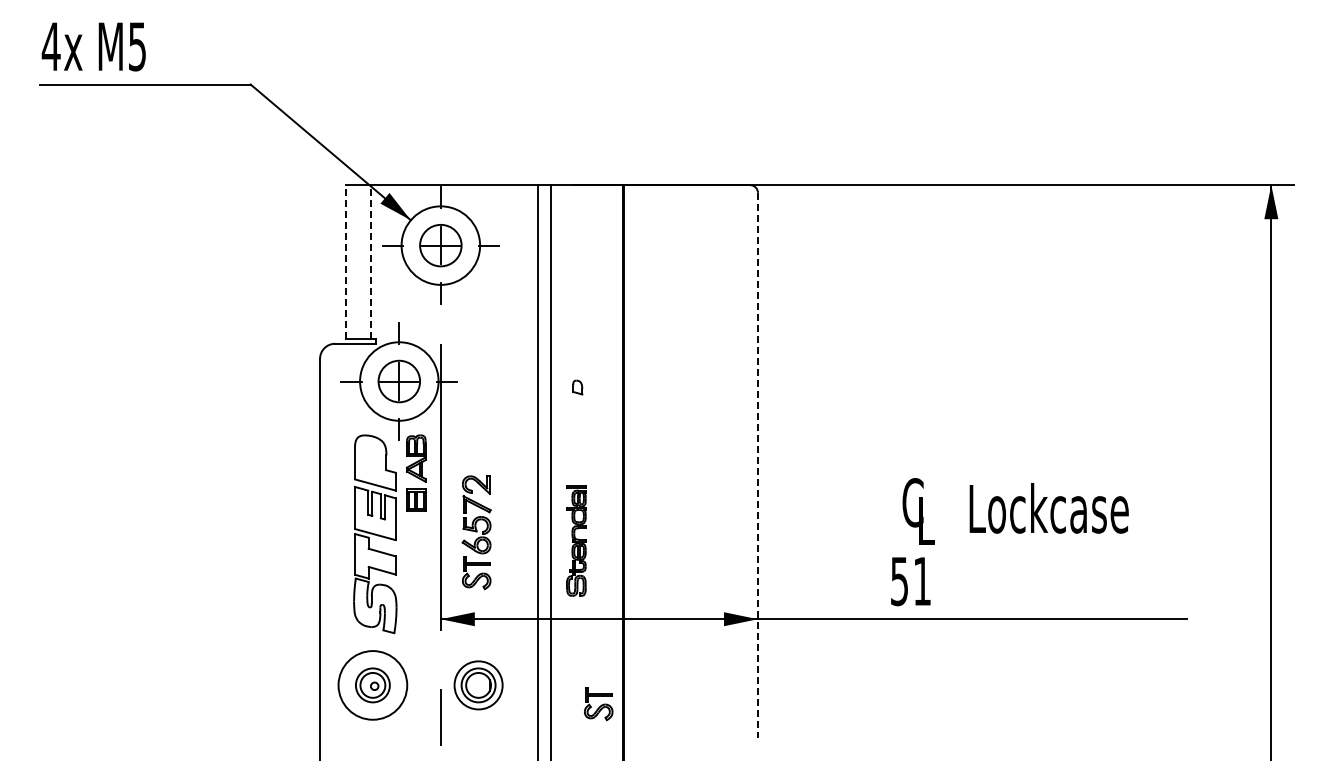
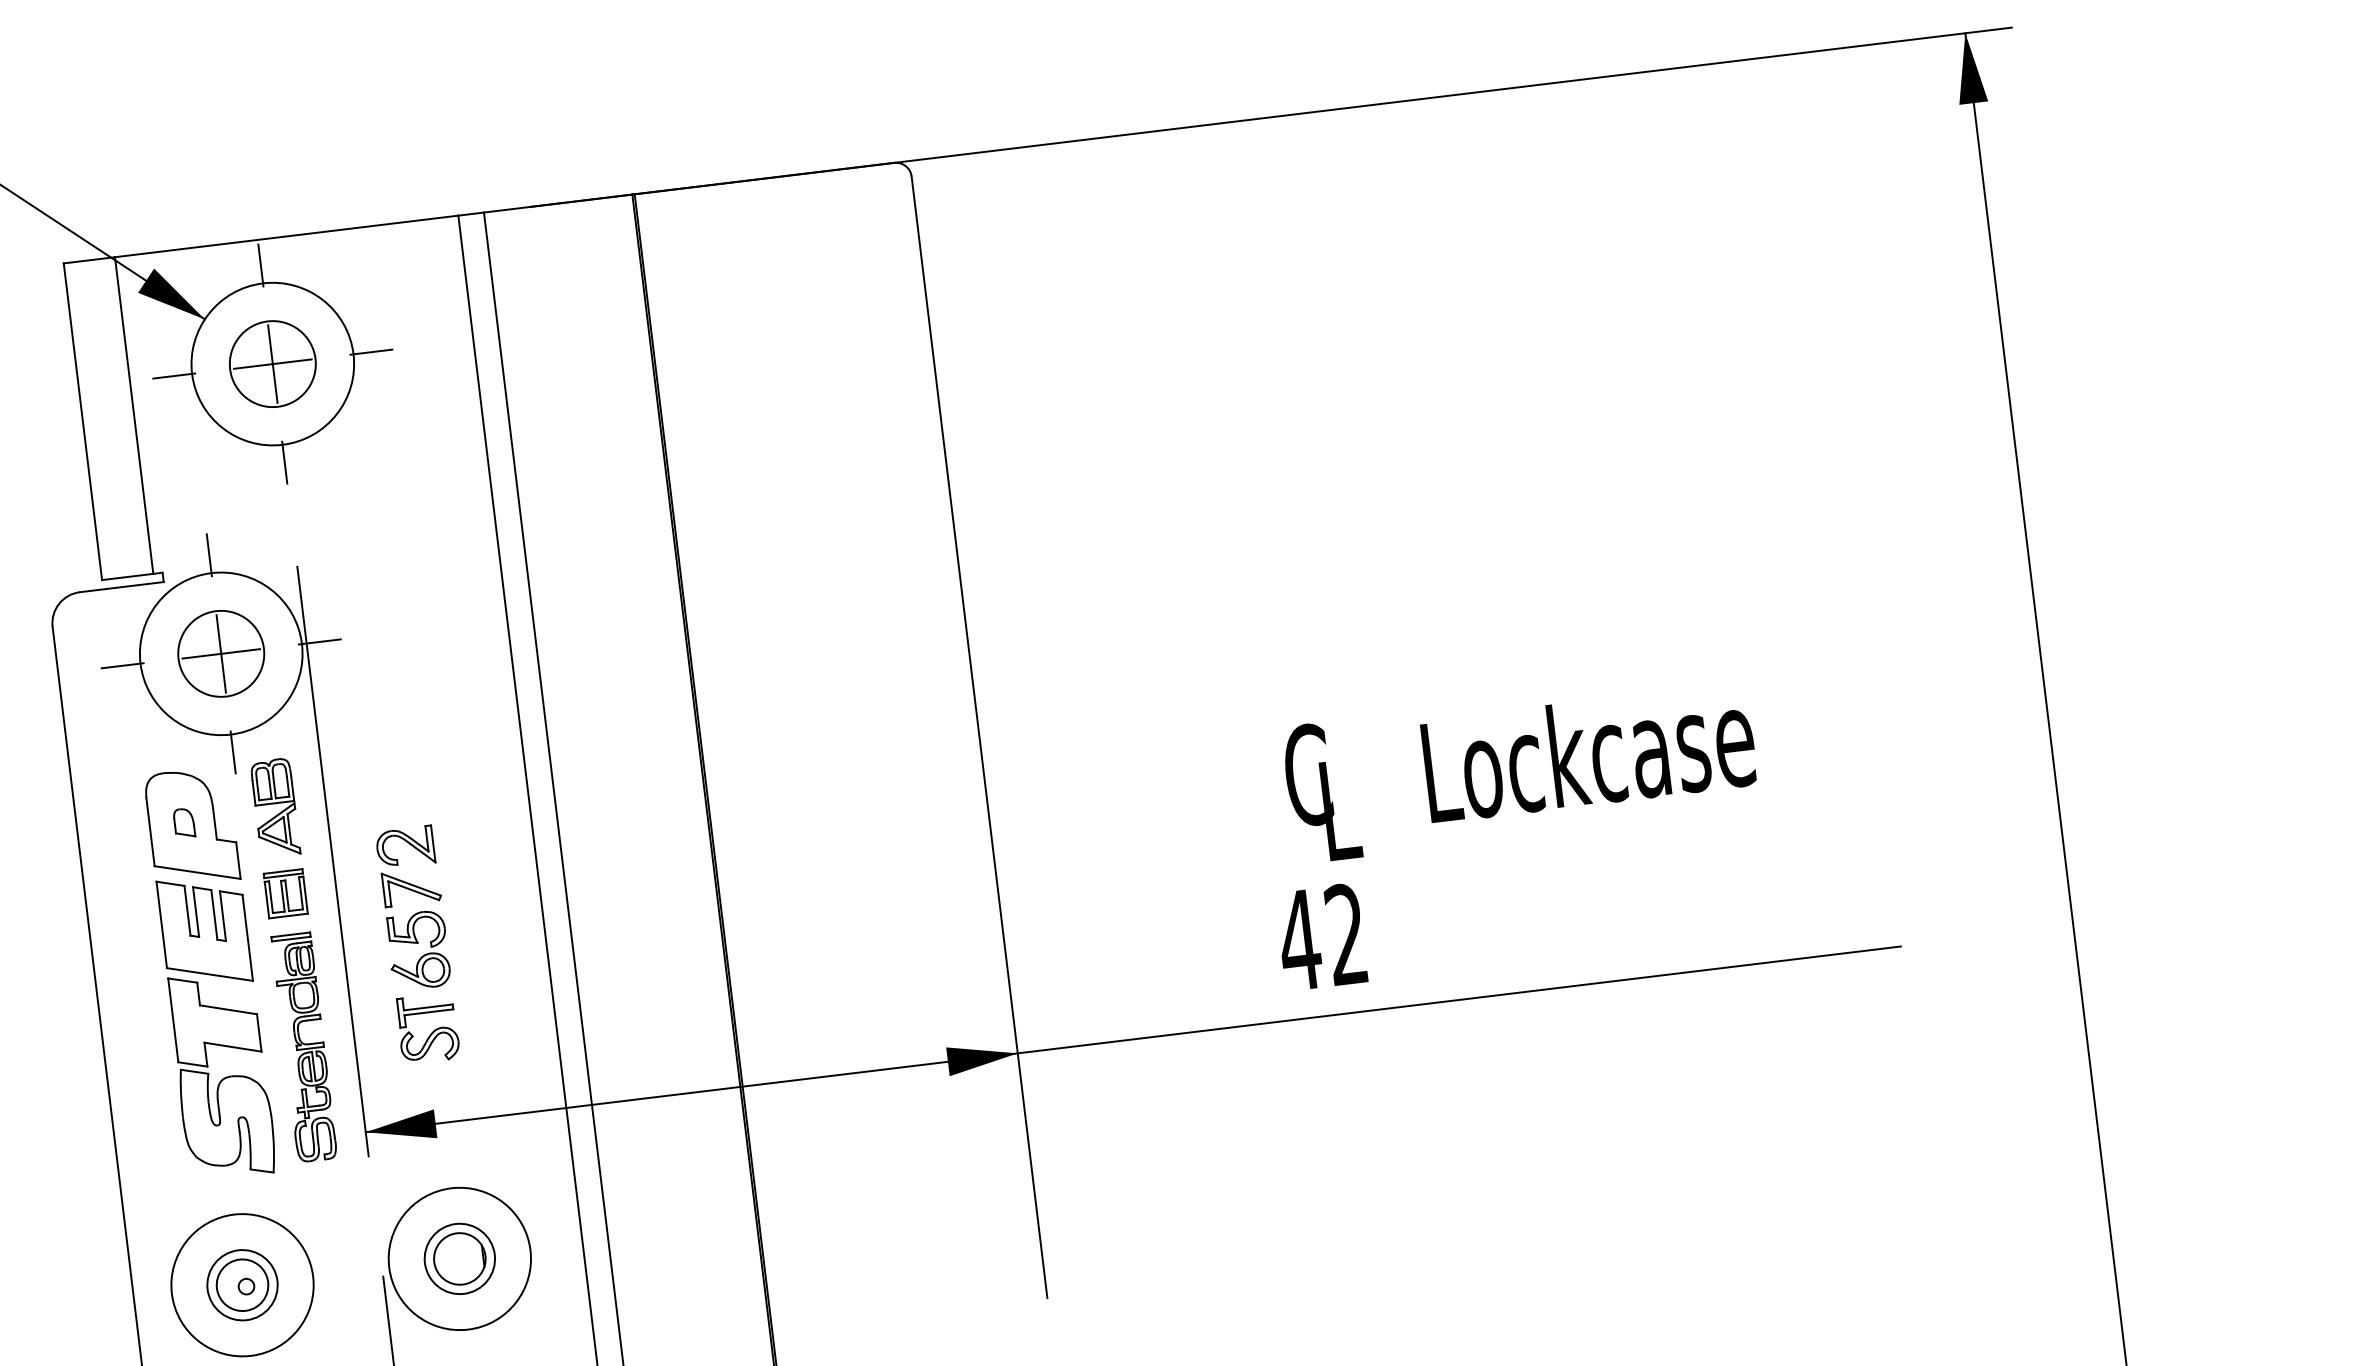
line: (346, 261) -> (82, 420), dashed -> solid
line: (371, 261) -> (134, 413), dashed -> solid
part: (577, 387) -> (183, 823), moved
line: (757, 465) -> (978, 737), dashed -> solid
part: (576, 540) -> (304, 1046), moved
text: (910, 581) -> (1322, 937), 51 -> 42
circle: (478, 685) -> (459, 1259), size x1.43
part: (598, 704) -> (711, 1268), removed

